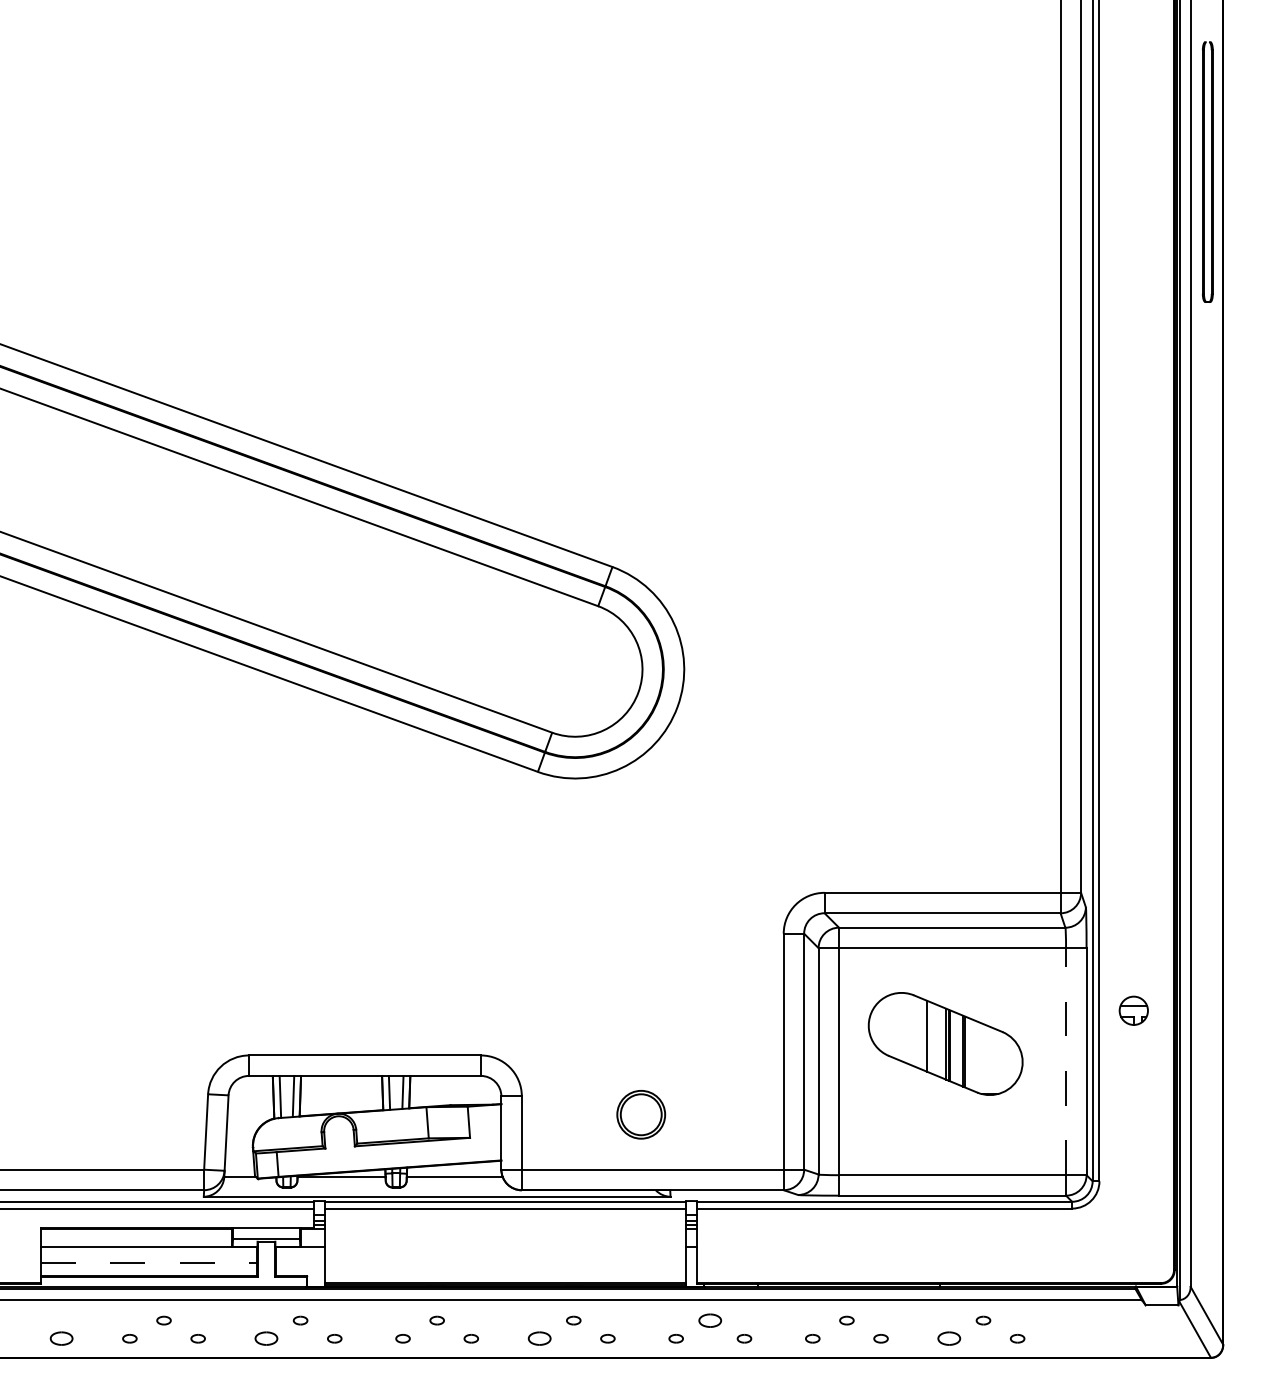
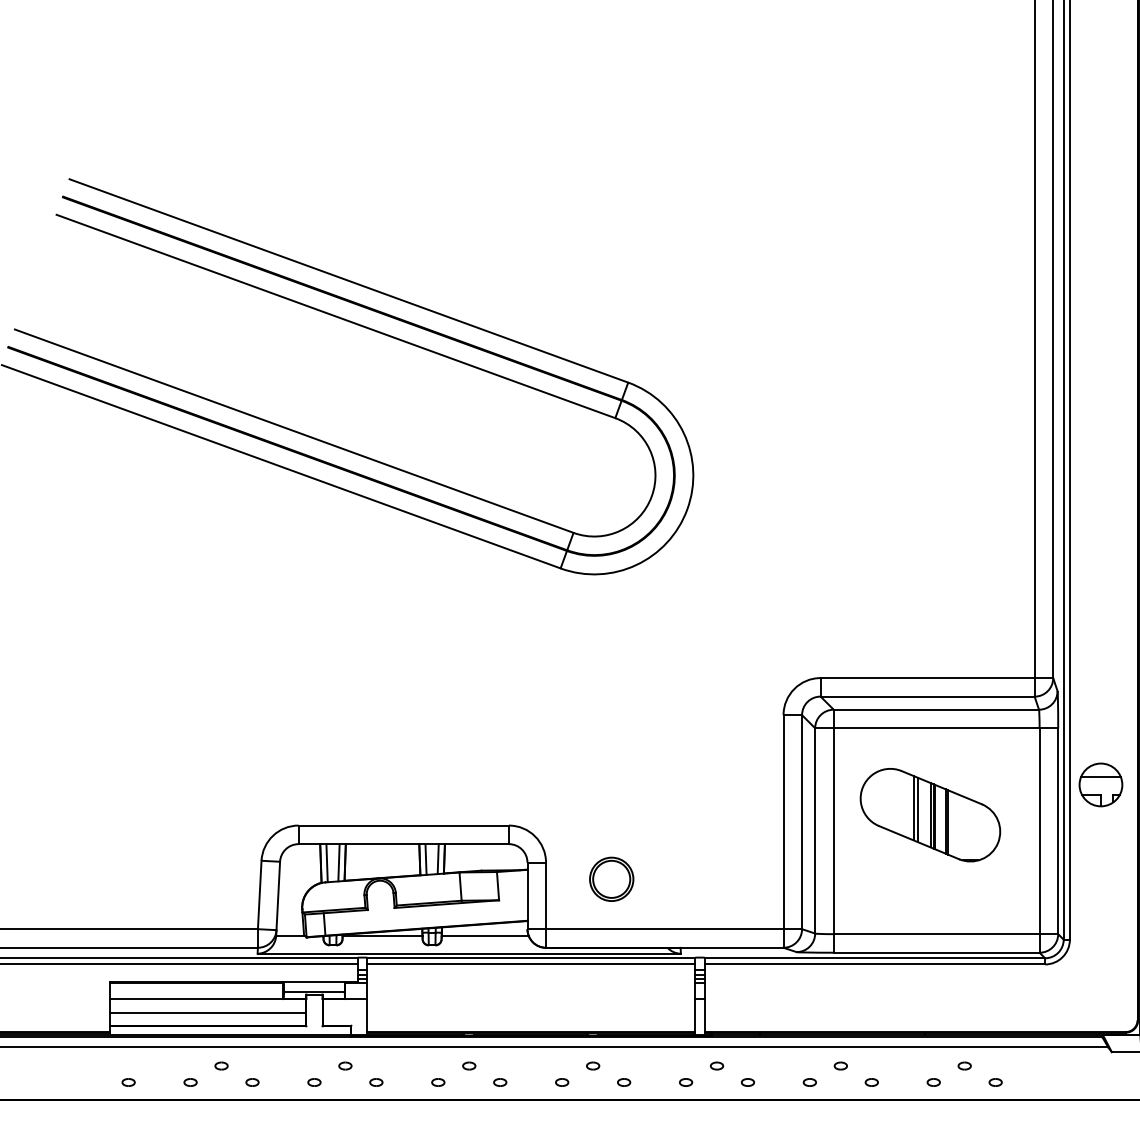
part: (1133, 1010) -> (1100, 784), size x1.67
line: (932, 1037) -> (918, 809), added
line: (1066, 1061) -> (1040, 831), dashed -> solid
part: (641, 1114) -> (611, 879), moved
line: (149, 1262) -> (208, 1013), dashed -> solid
part: (710, 1320) -> (717, 1065), size x0.62
part: (61, 1338) -> (128, 1082), size x0.62
part: (266, 1338) -> (314, 1082), size x0.62
part: (539, 1338) -> (562, 1082), size x0.62
part: (949, 1338) -> (933, 1082), size x0.62

